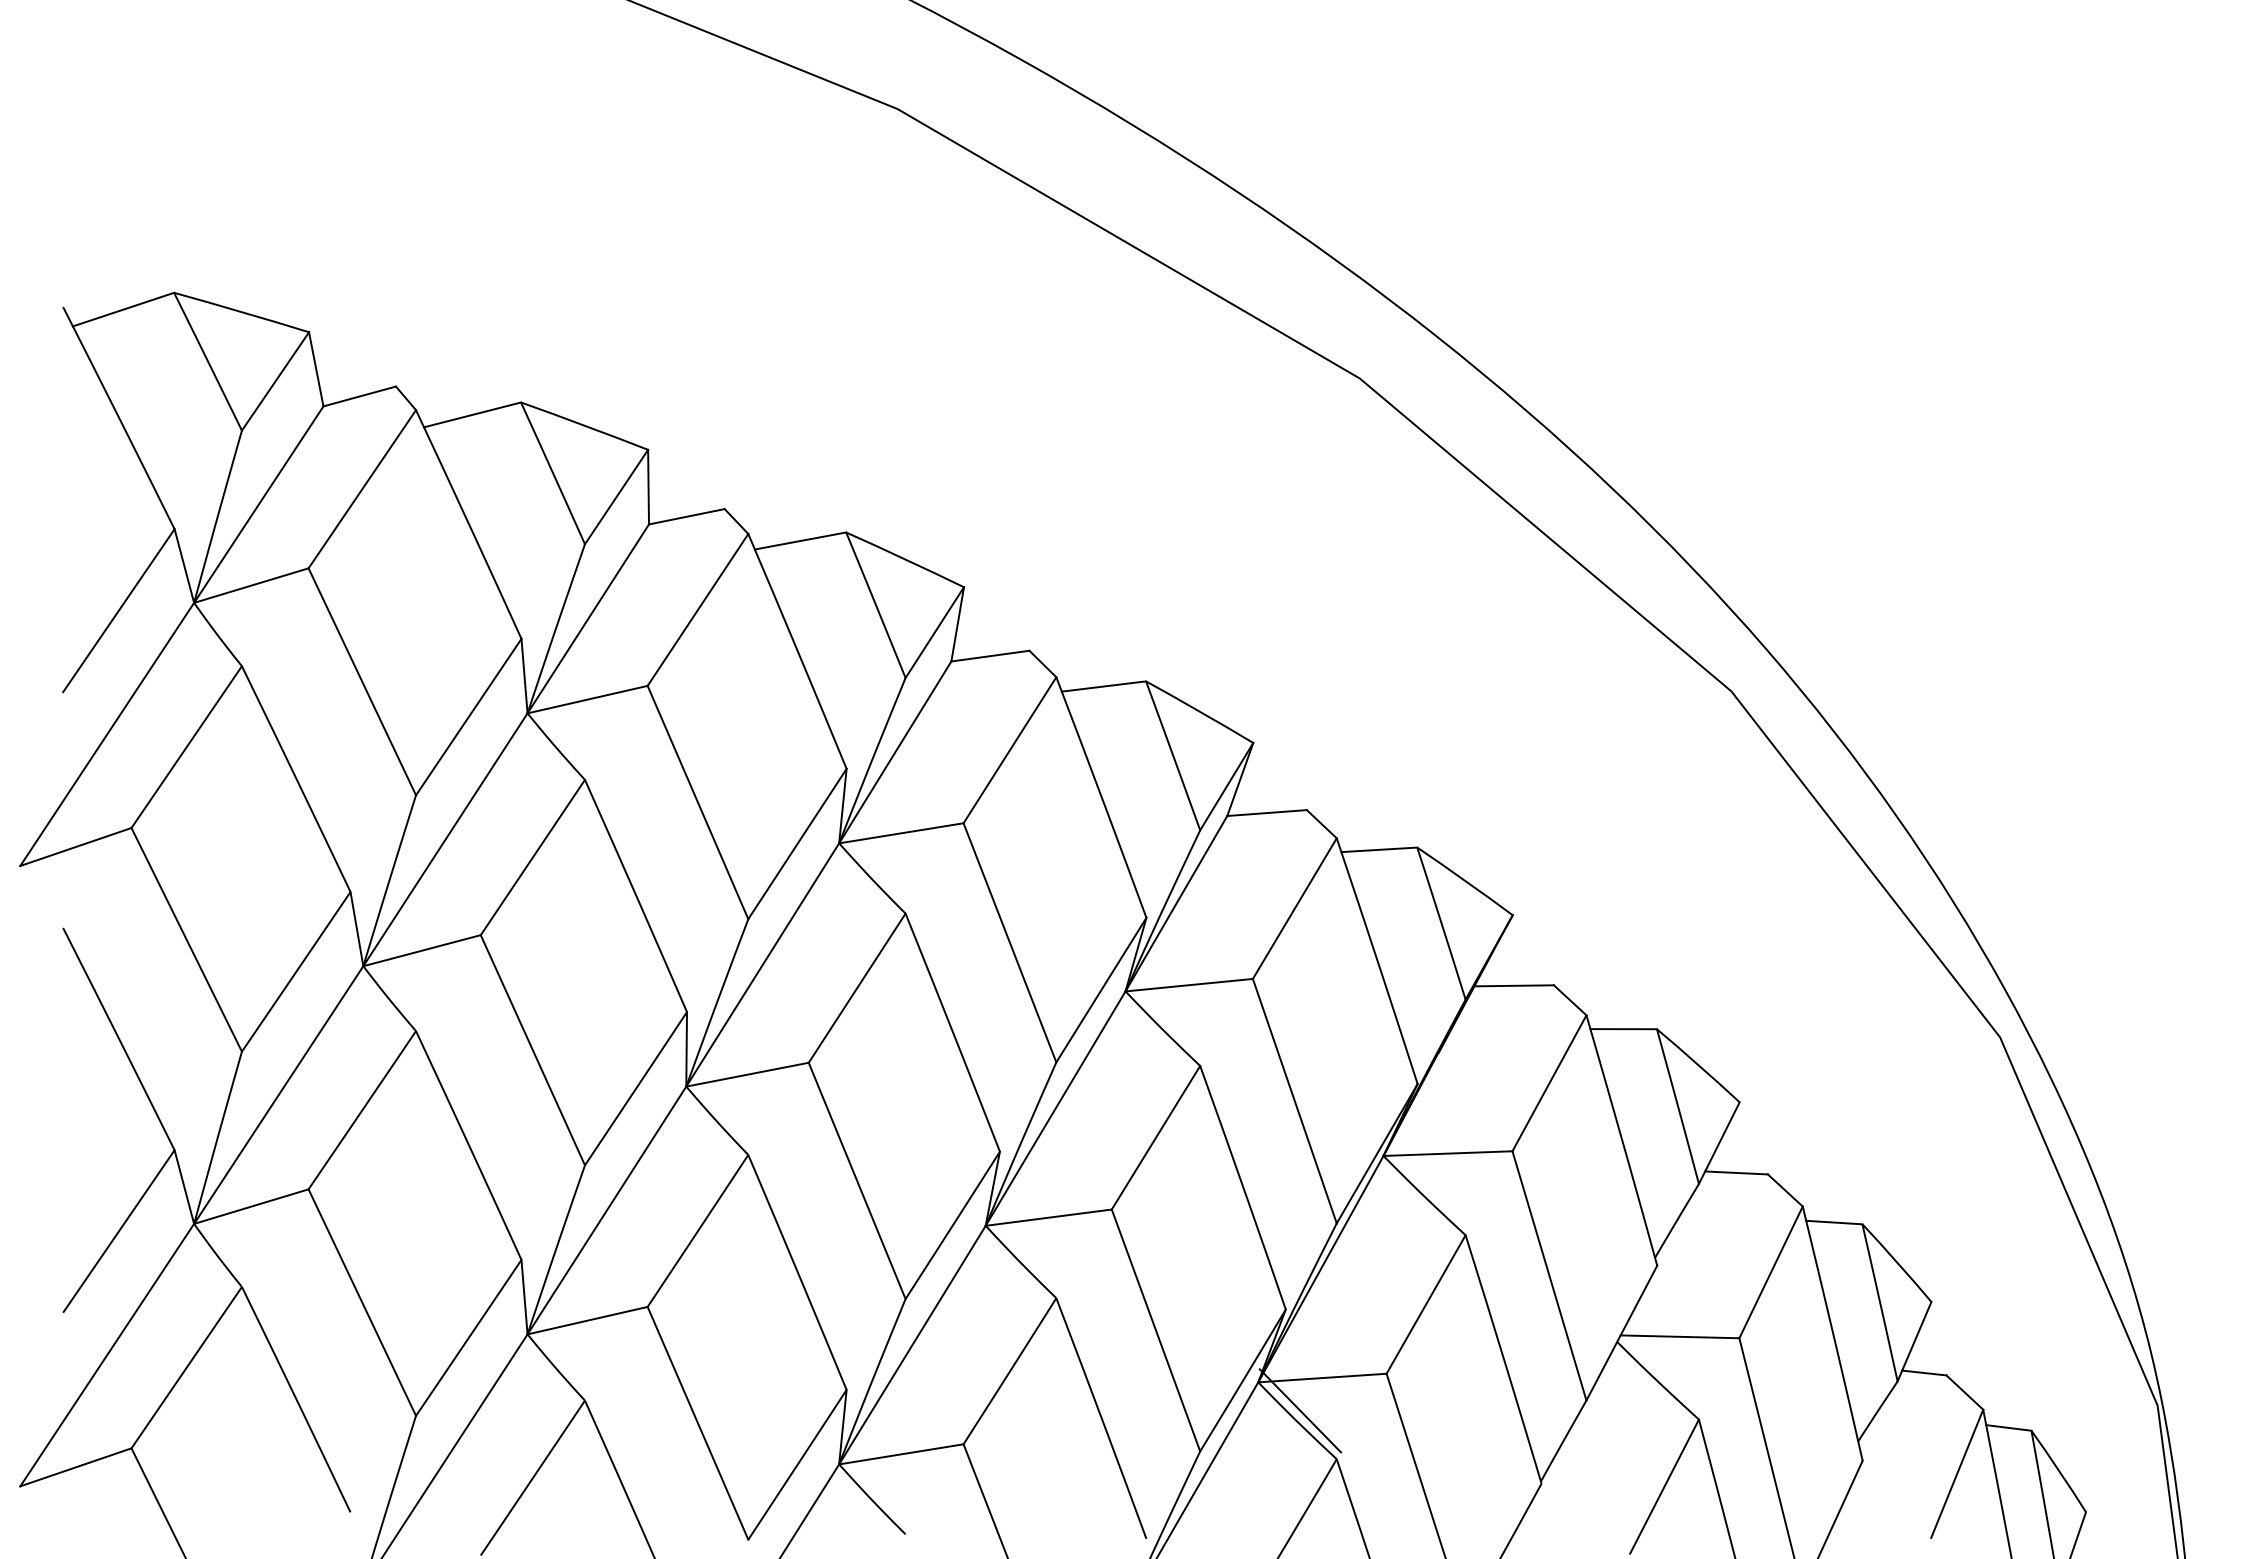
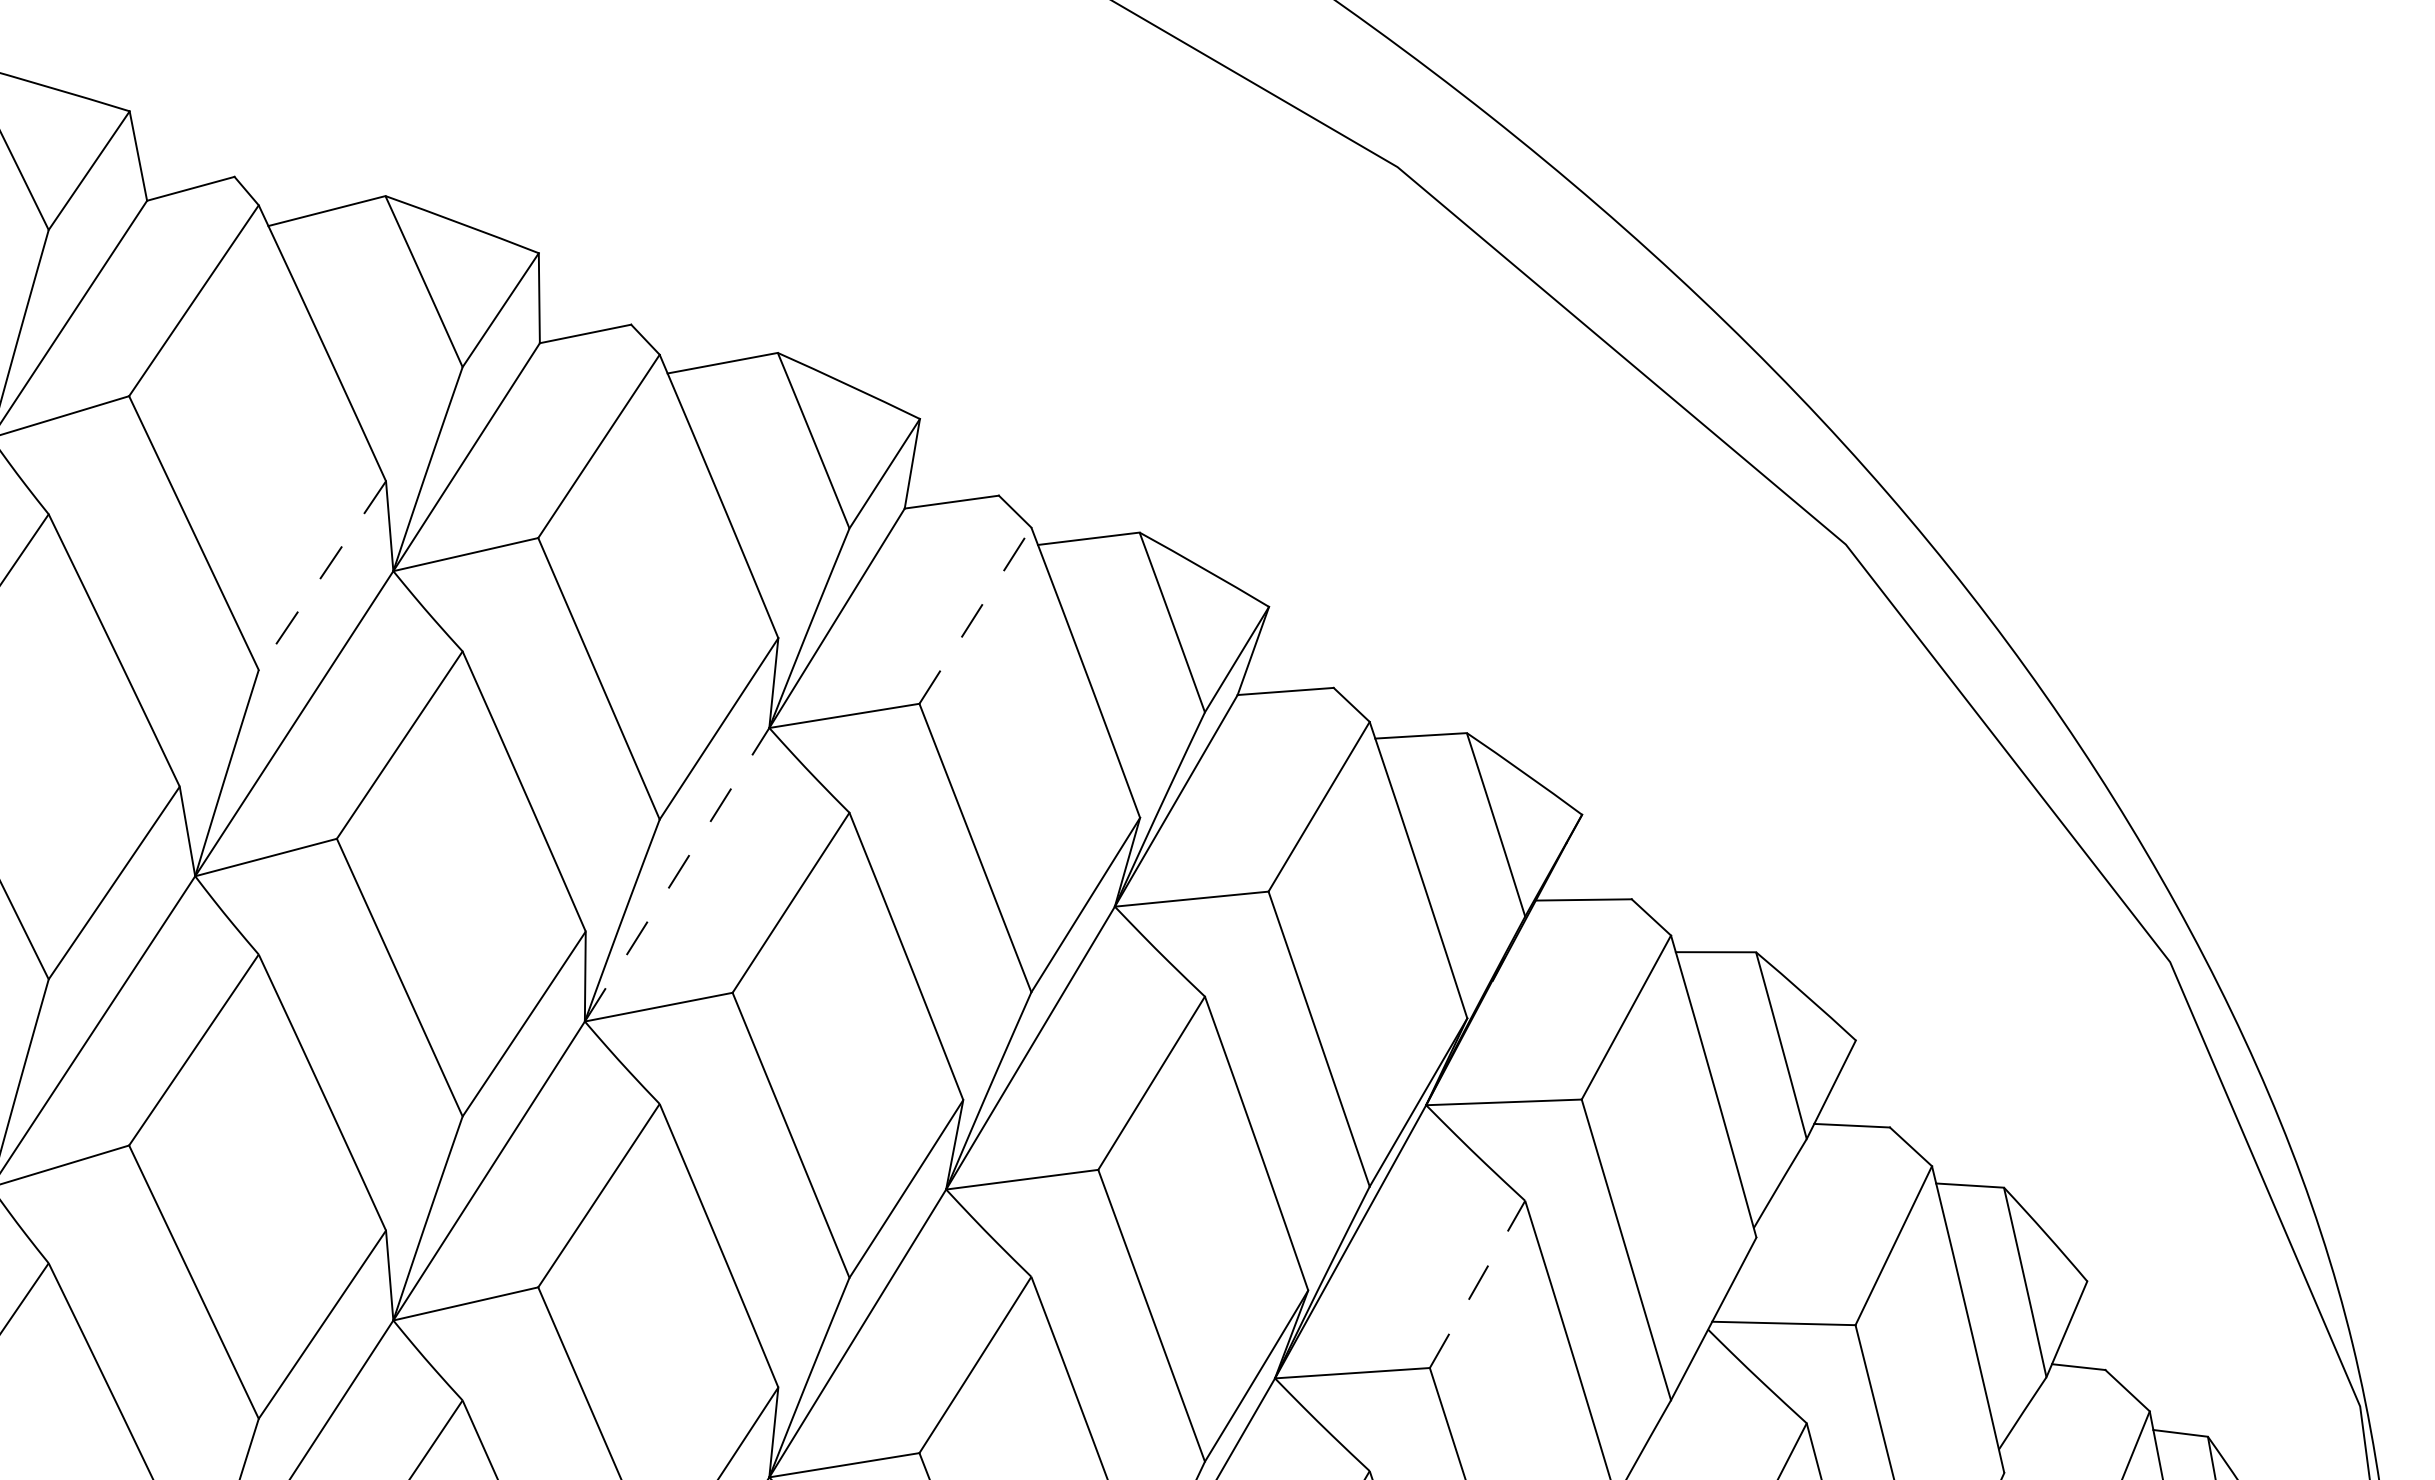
line: (468, 717) -> (322, 576), solid -> dashed
line: (1009, 750) -> (974, 615), solid -> dashed
line: (762, 964) -> (676, 874), solid -> dashed
line: (1426, 1304) -> (1478, 1284), solid -> dashed
line: (1300, 1410) -> (1325, 1412), removed

